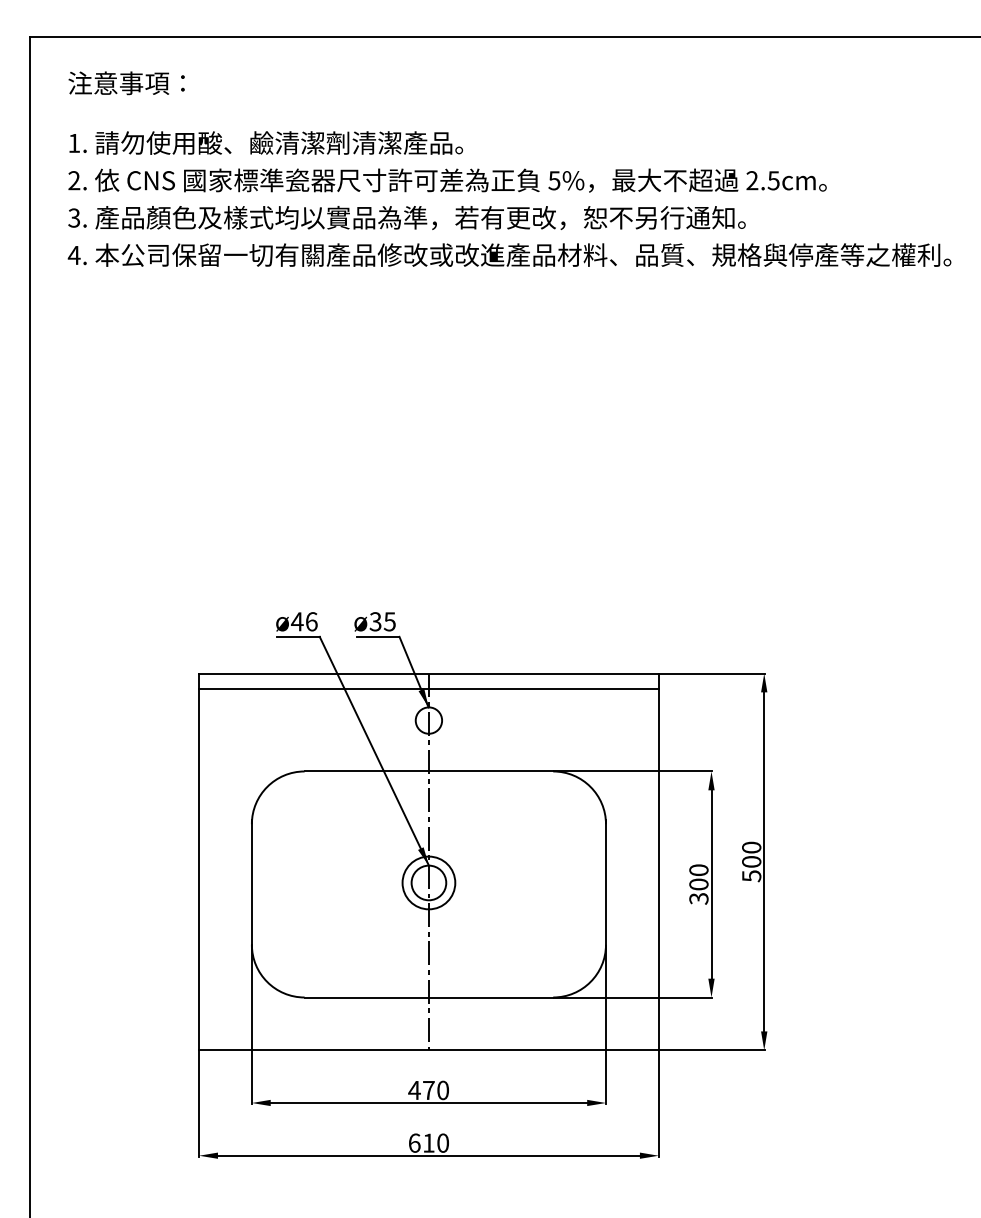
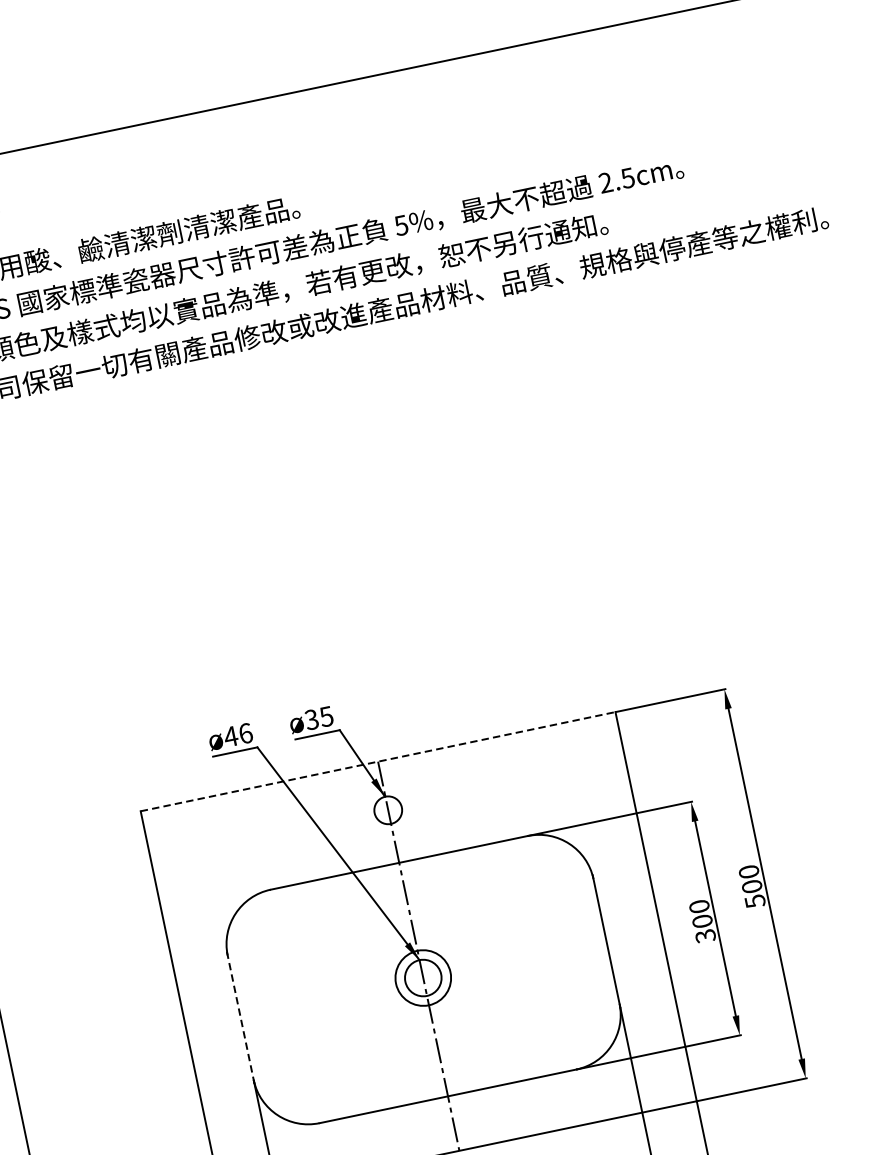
line: (428, 673) -> (377, 761), solid -> dashed
line: (428, 688) -> (380, 777), removed
line: (251, 884) -> (240, 1017), solid -> dashed

